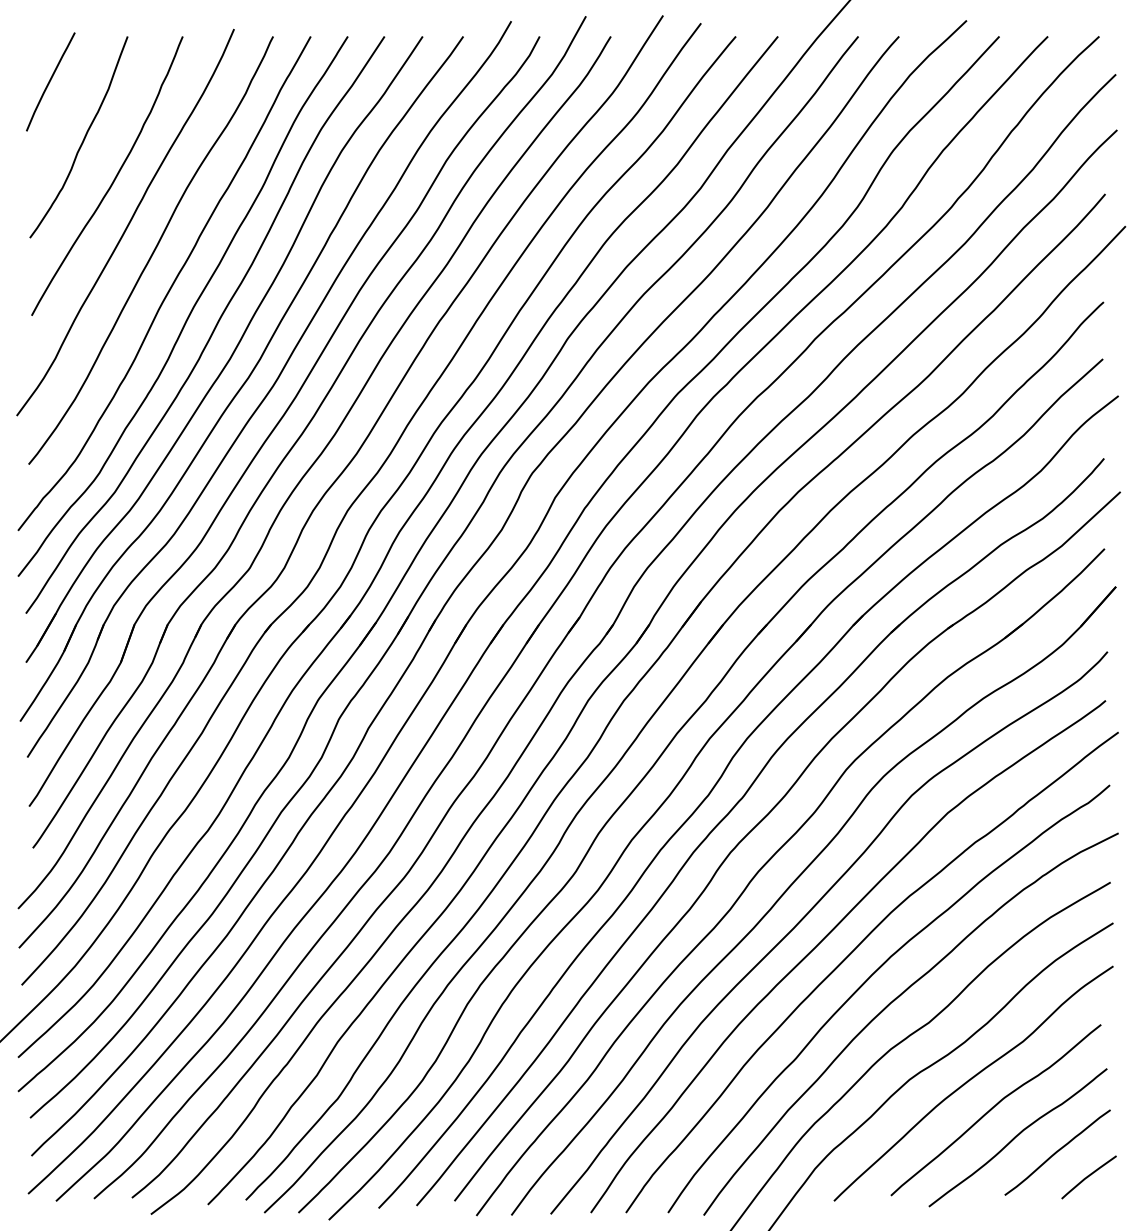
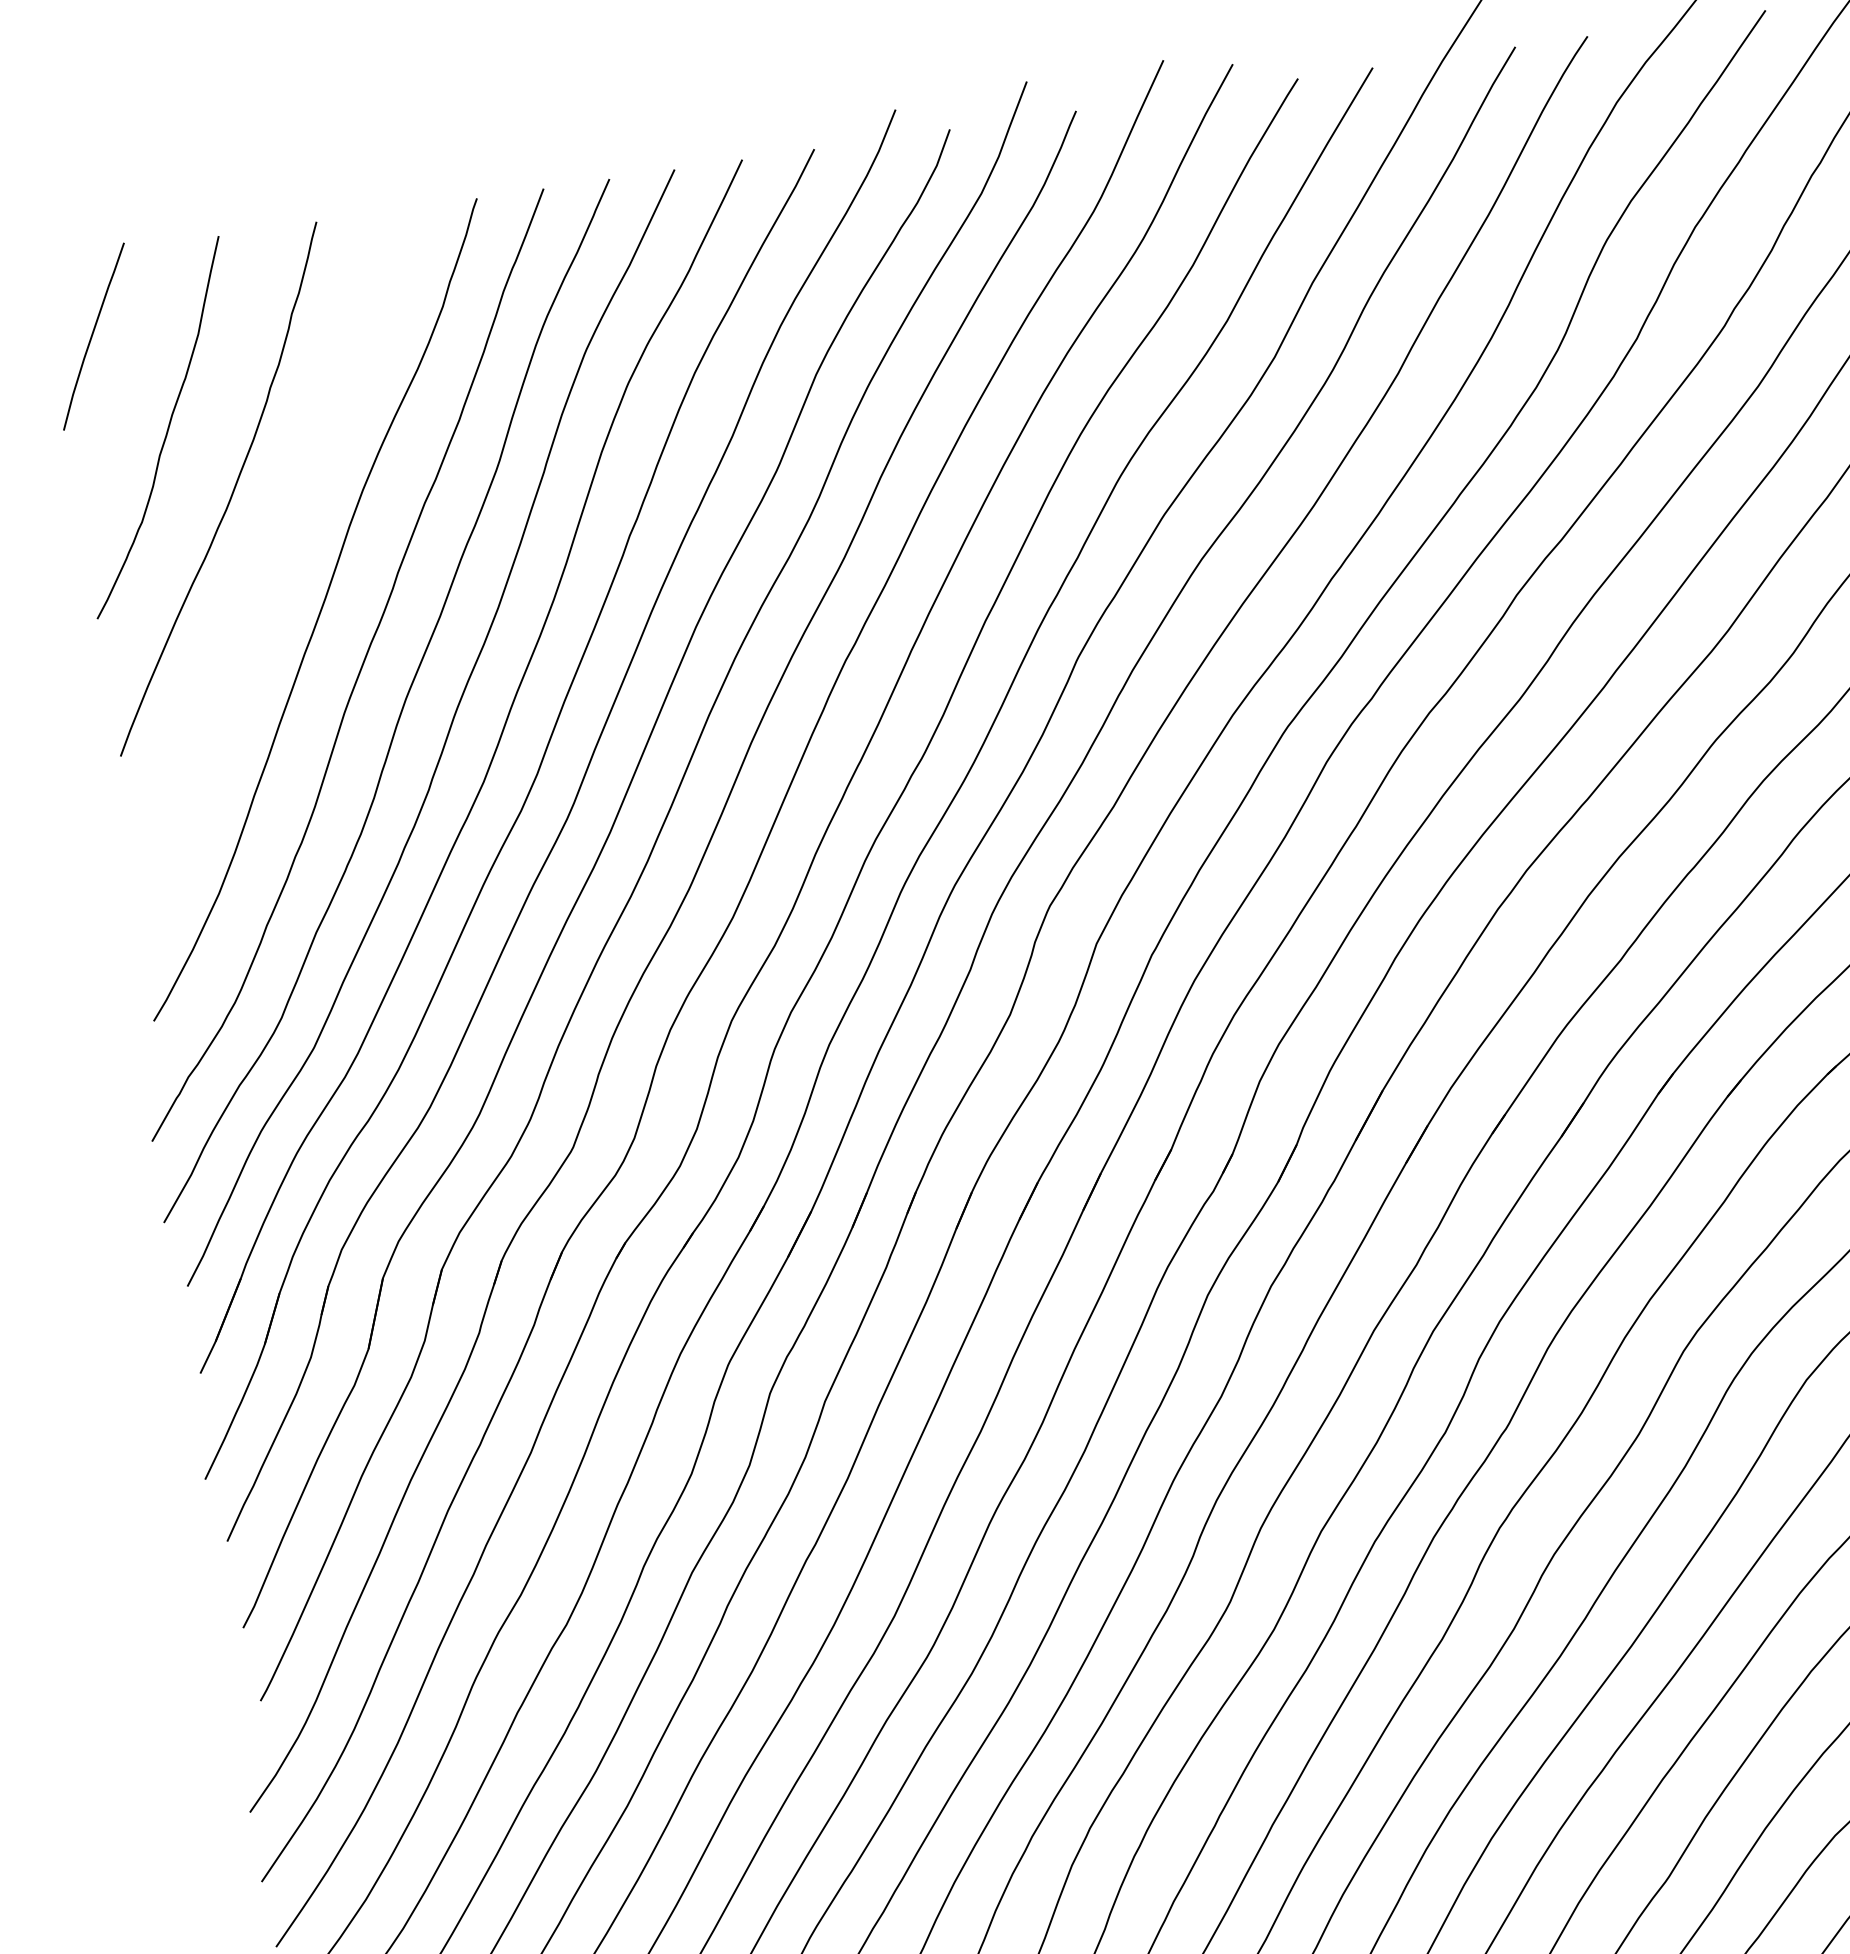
curve: (127, 224) -> (266, 569), removed

